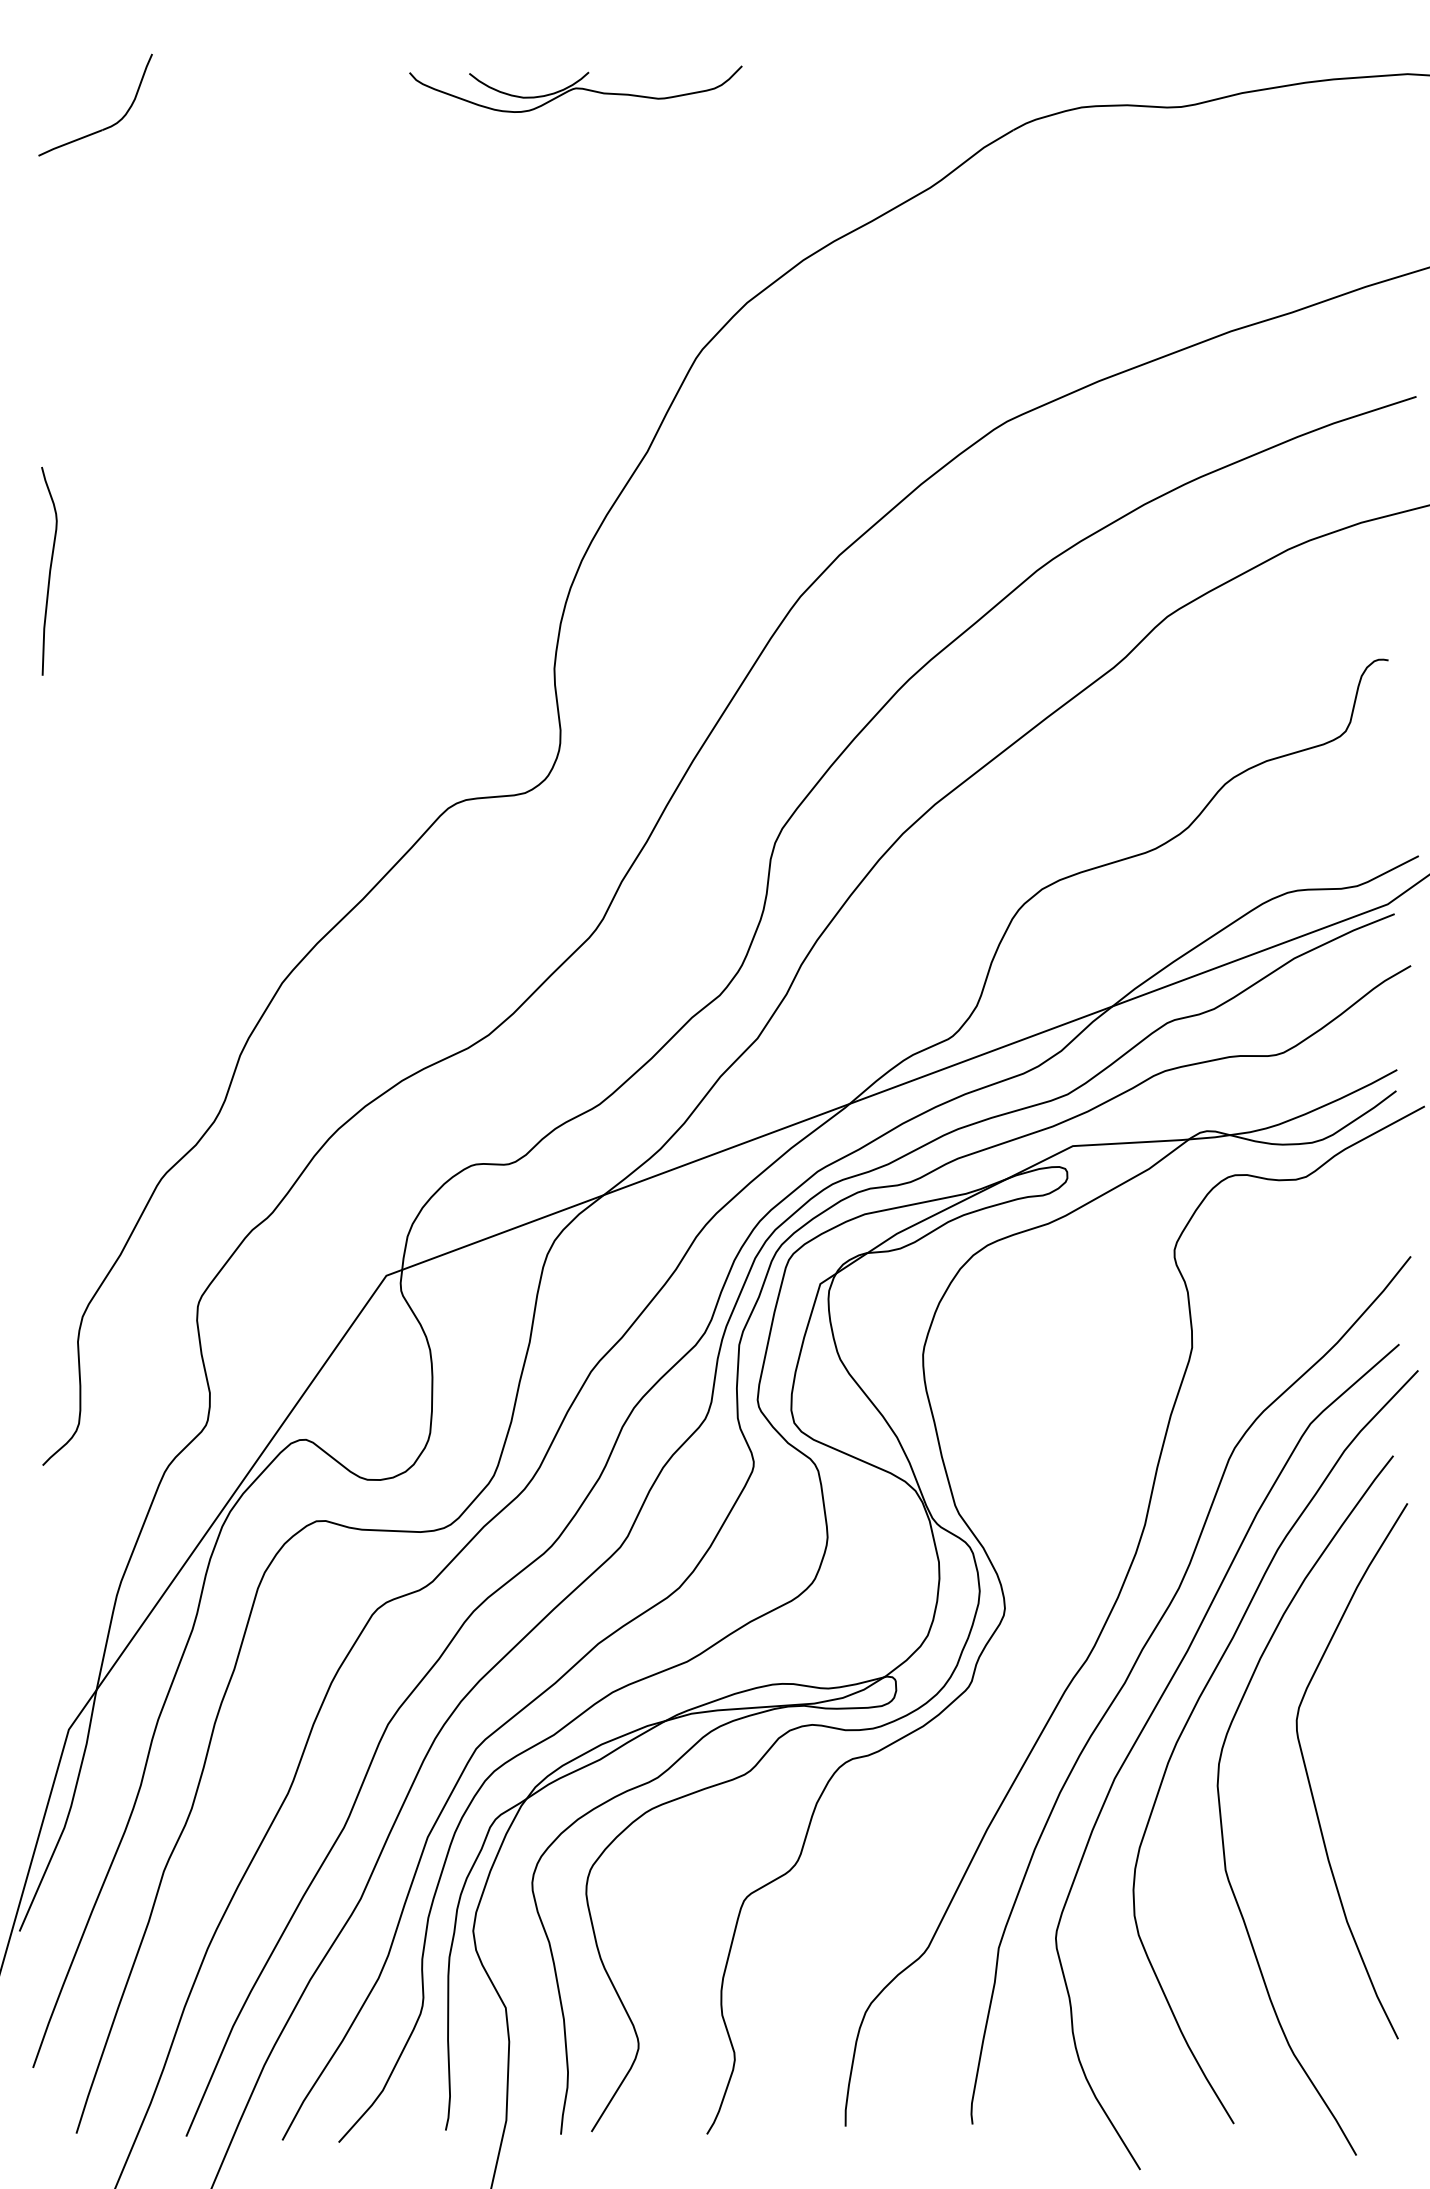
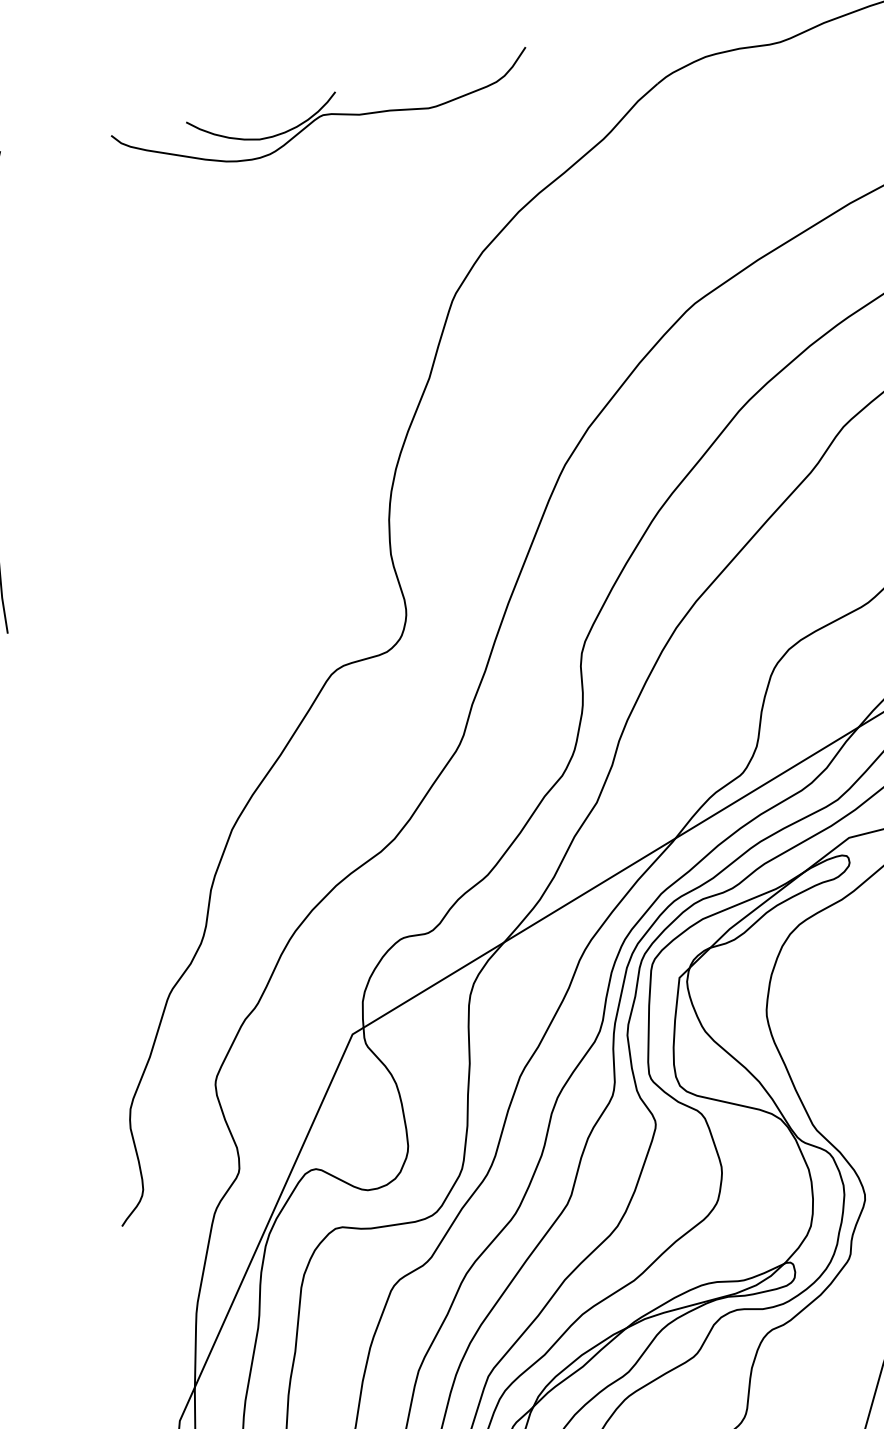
part: (575, 89) -> (323, 116), size x1.67

